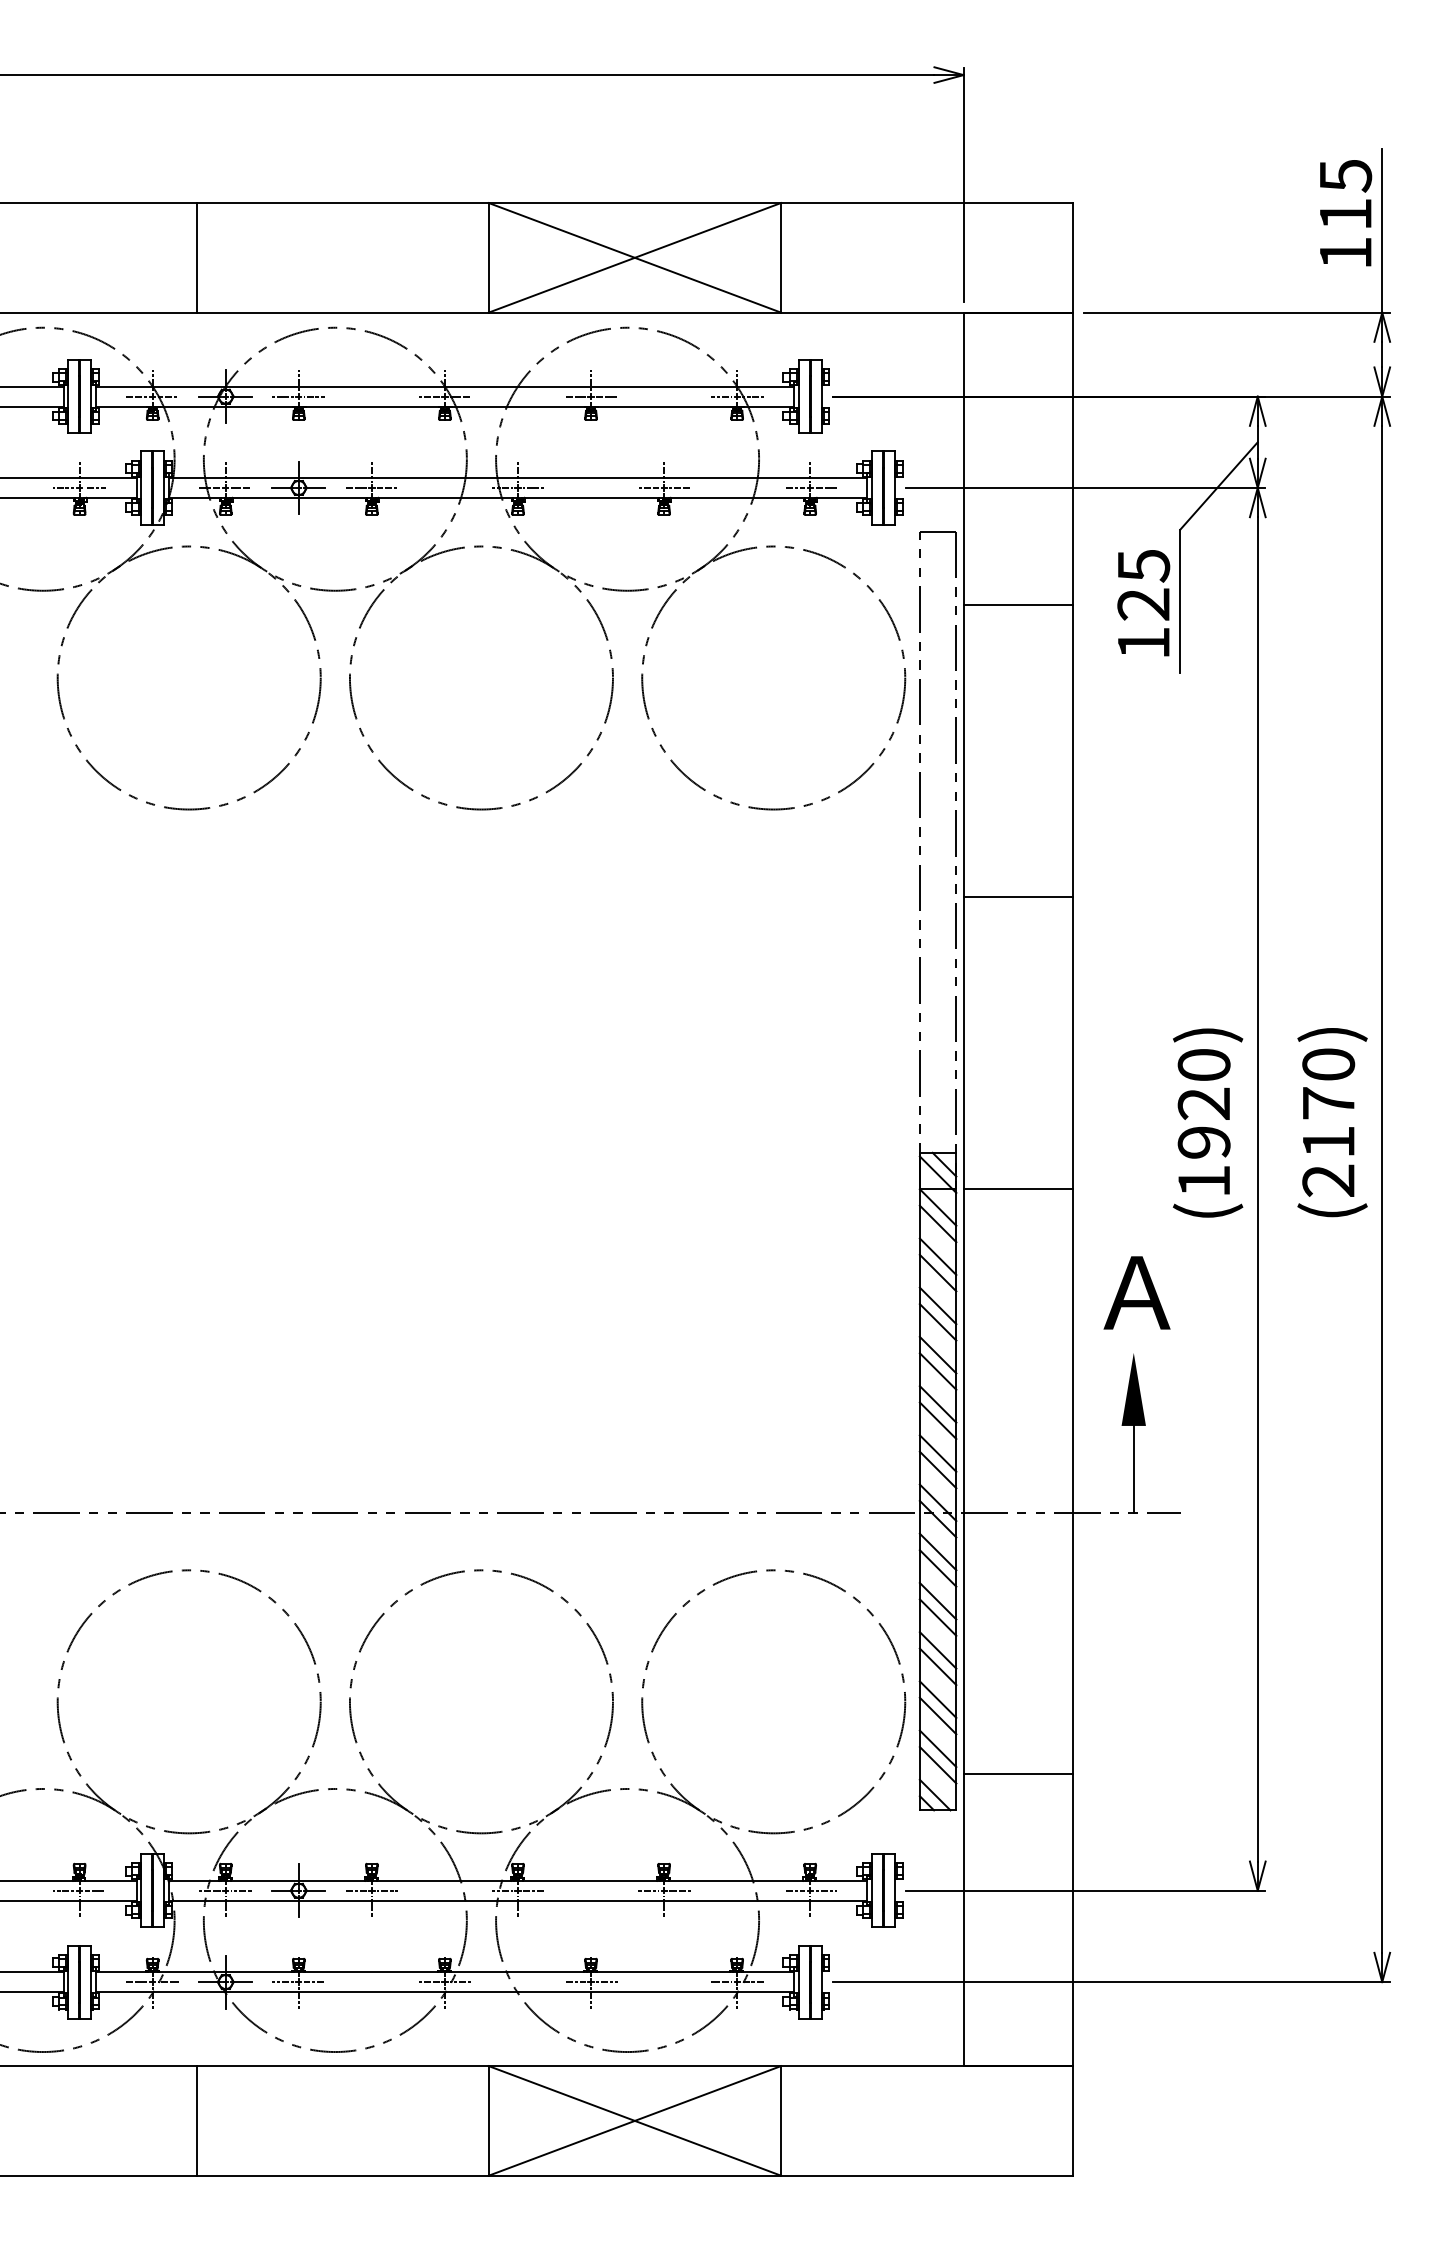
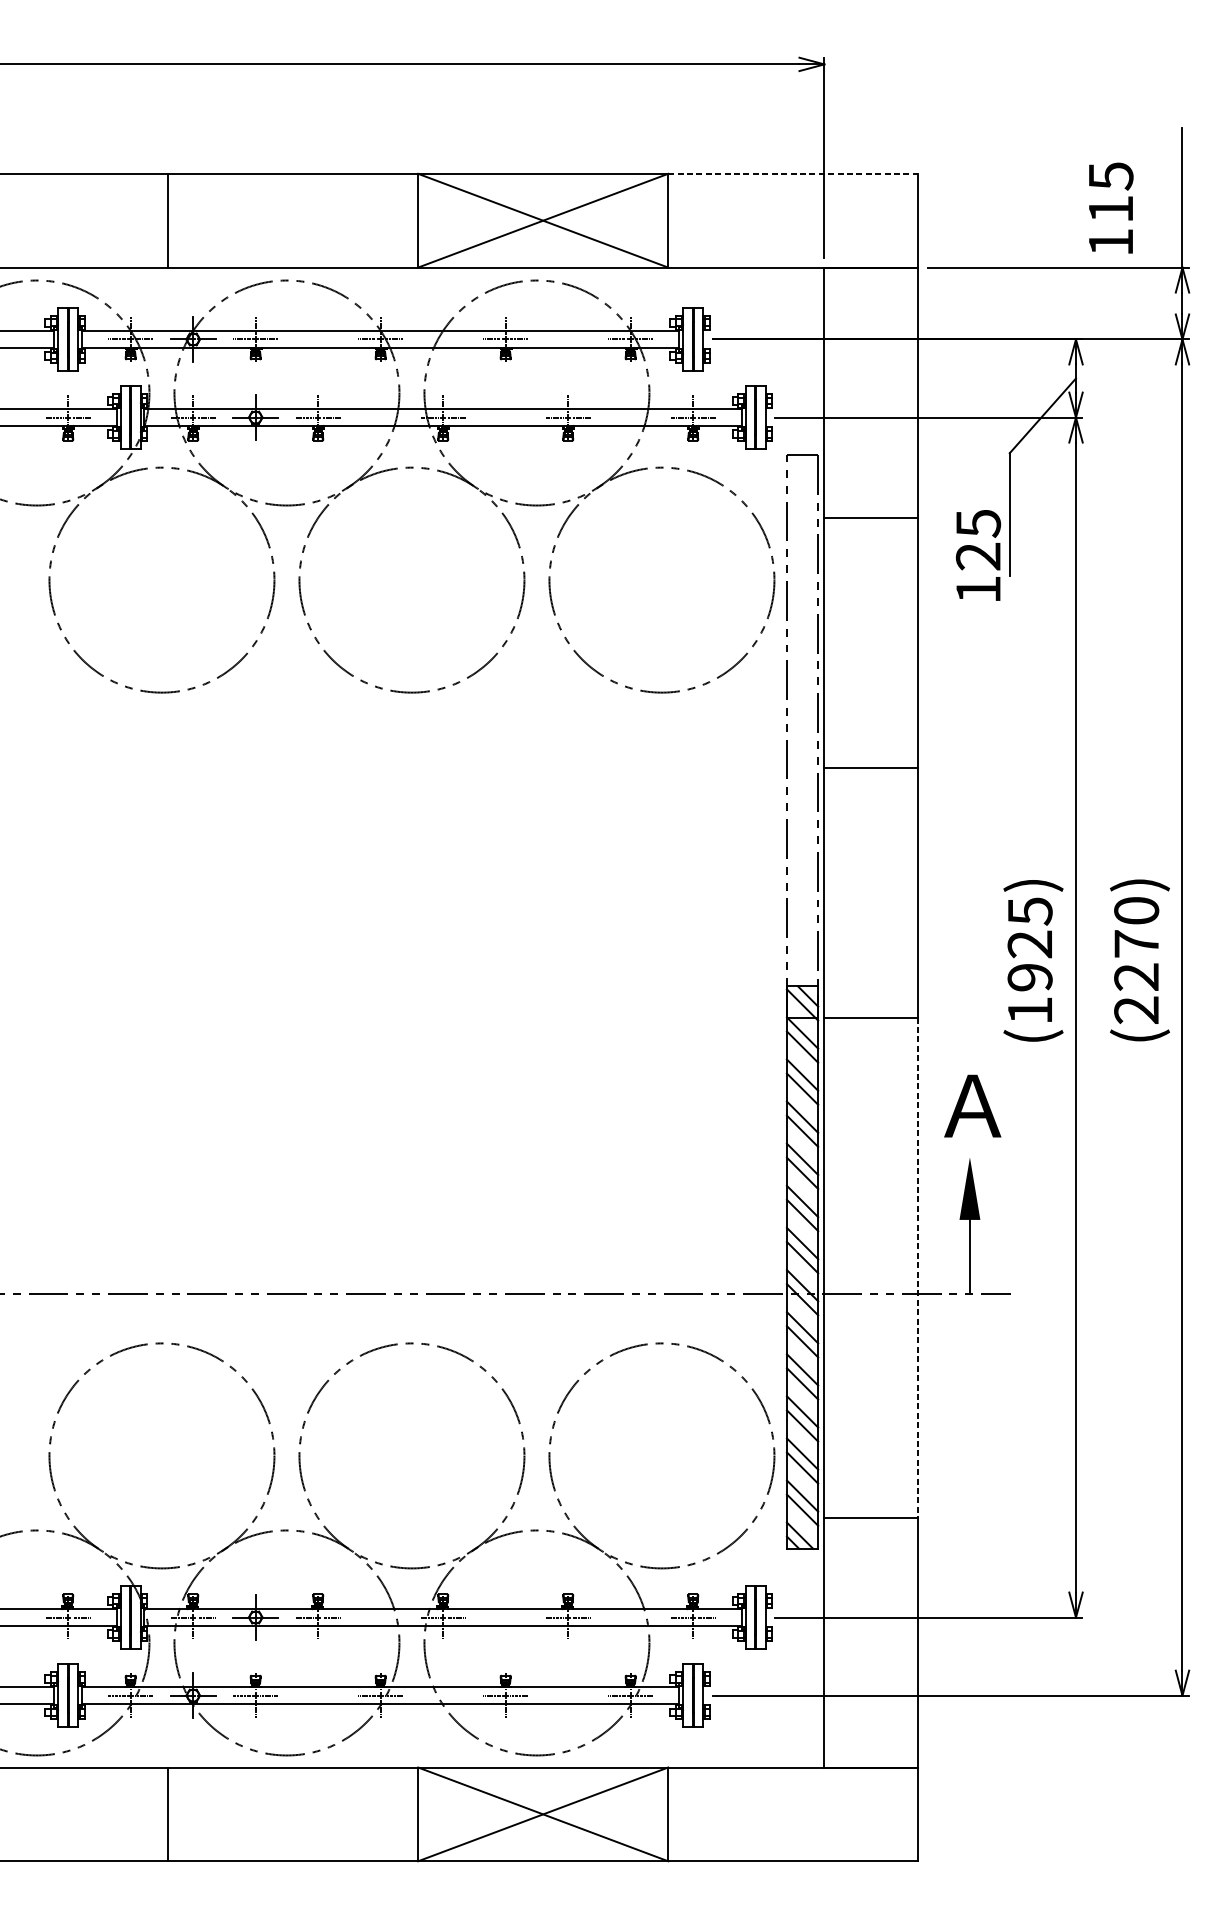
line: (927, 203) -> (793, 174), solid -> dashed
text: (1346, 213) -> (1111, 208), moved
text: (1143, 603) -> (978, 555), moved
text: (1203, 1065) -> (1029, 911), (1920) -> (1925)
text: (1328, 1142) -> (1136, 977), (2170) -> (2270)
line: (1073, 1482) -> (918, 1268), solid -> dashed

